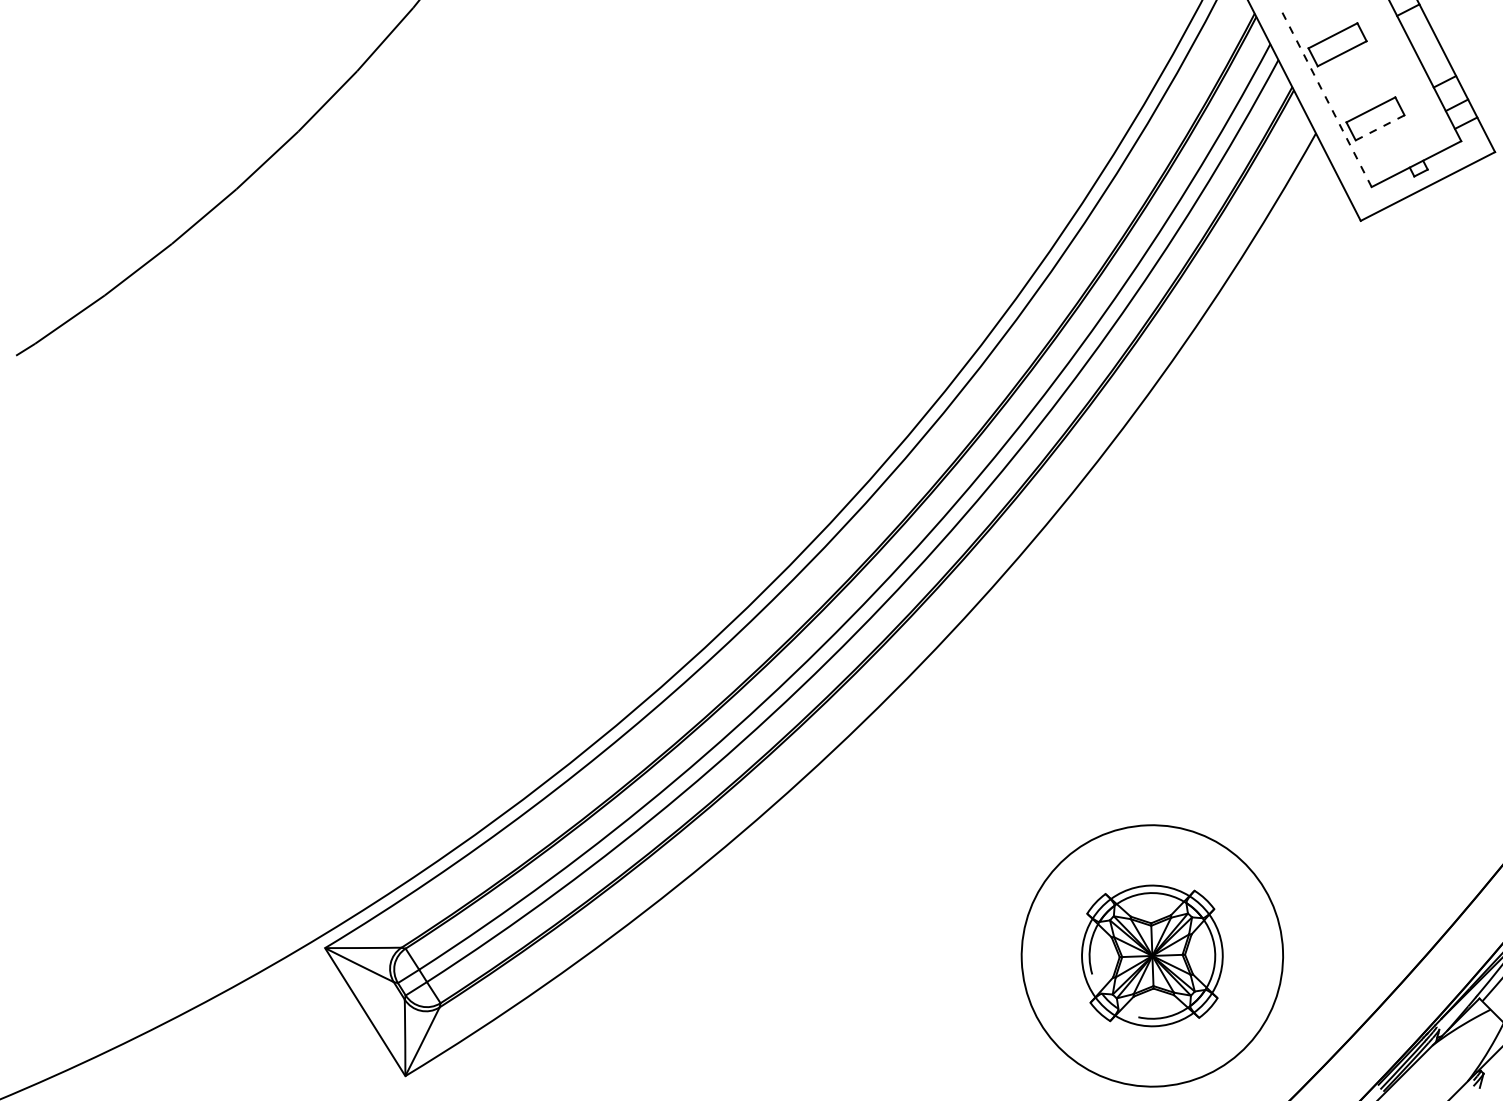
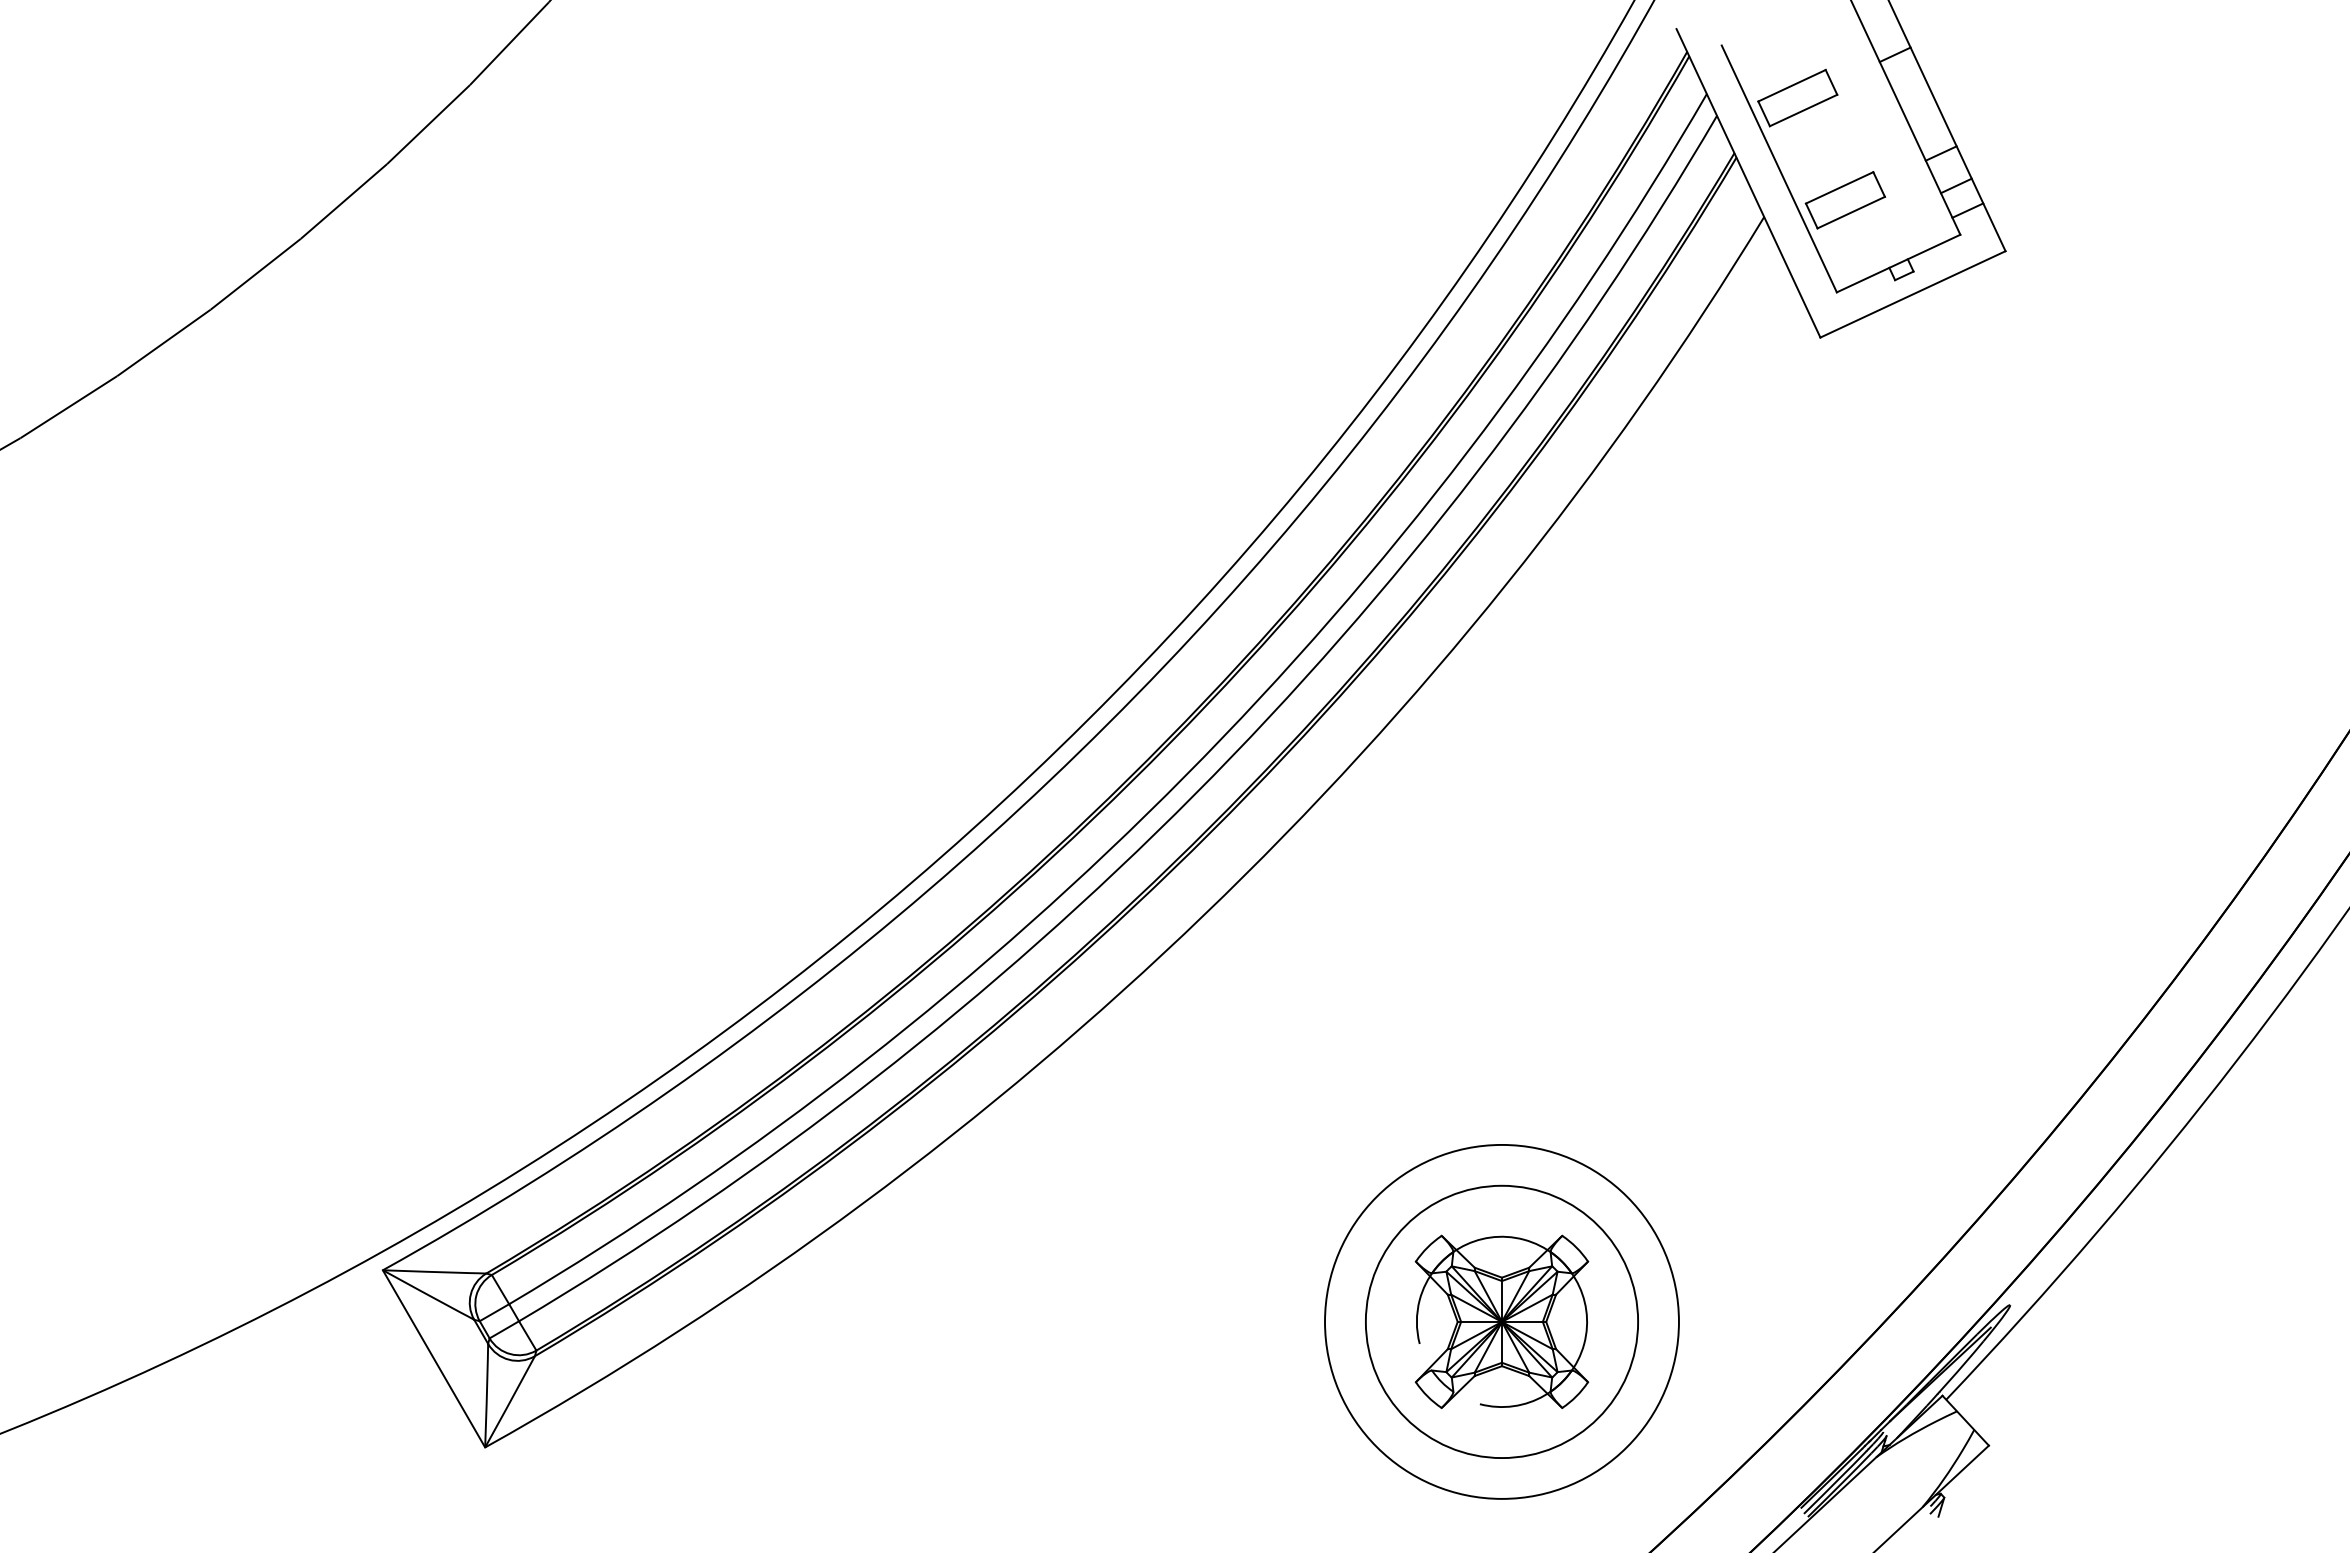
line: (1325, 97) -> (1779, 168), dashed -> solid
line: (1380, 127) -> (1851, 212), dashed -> solid
circle: (1152, 955) -> (1501, 1321), size x1.43

